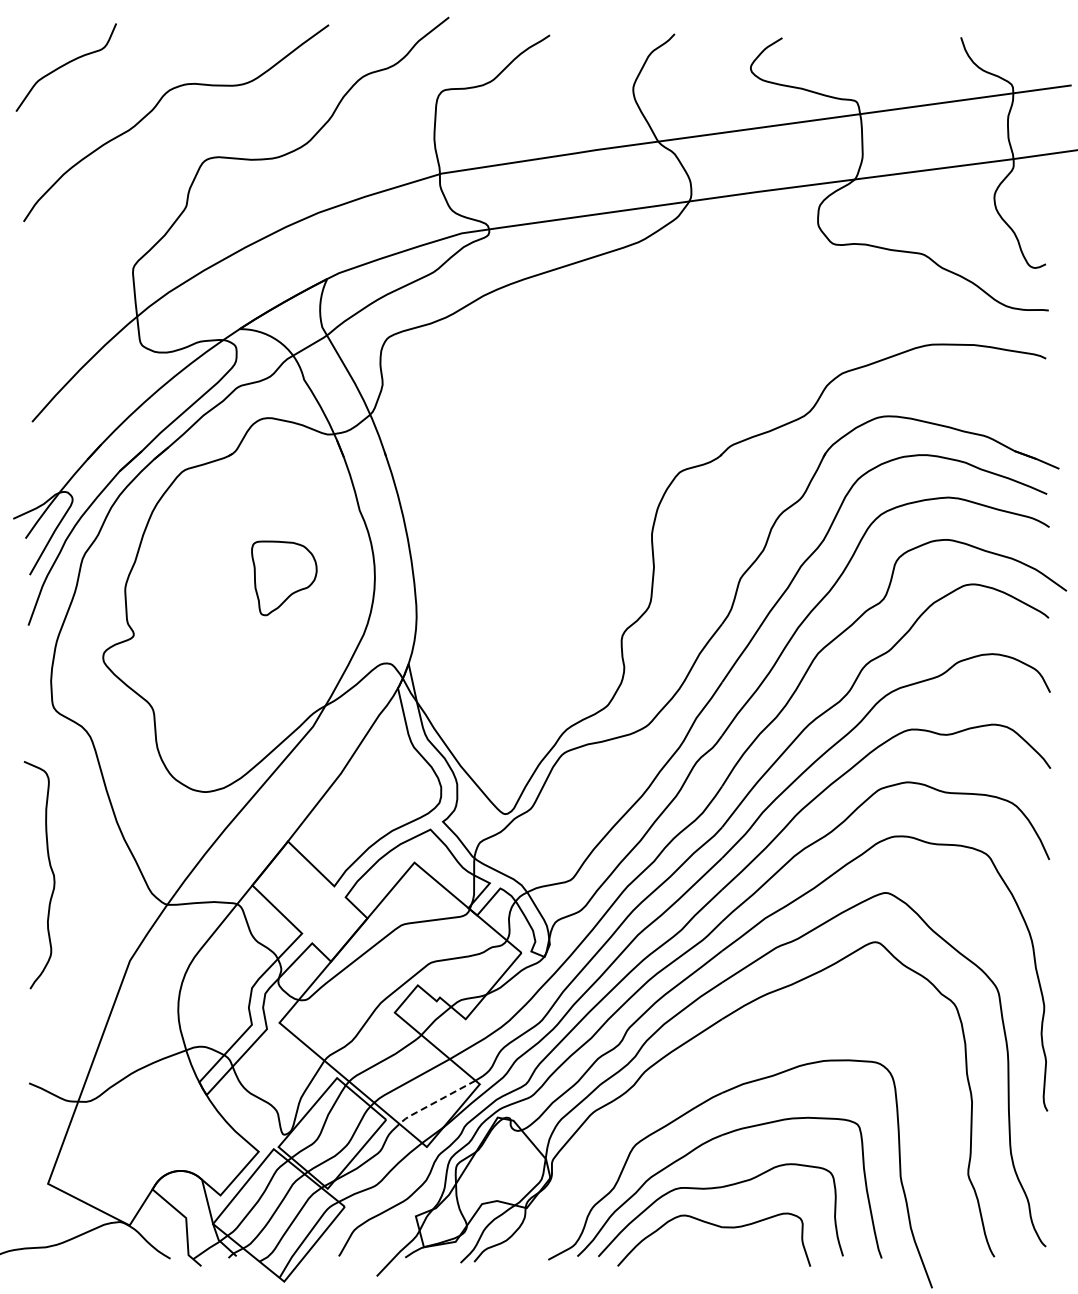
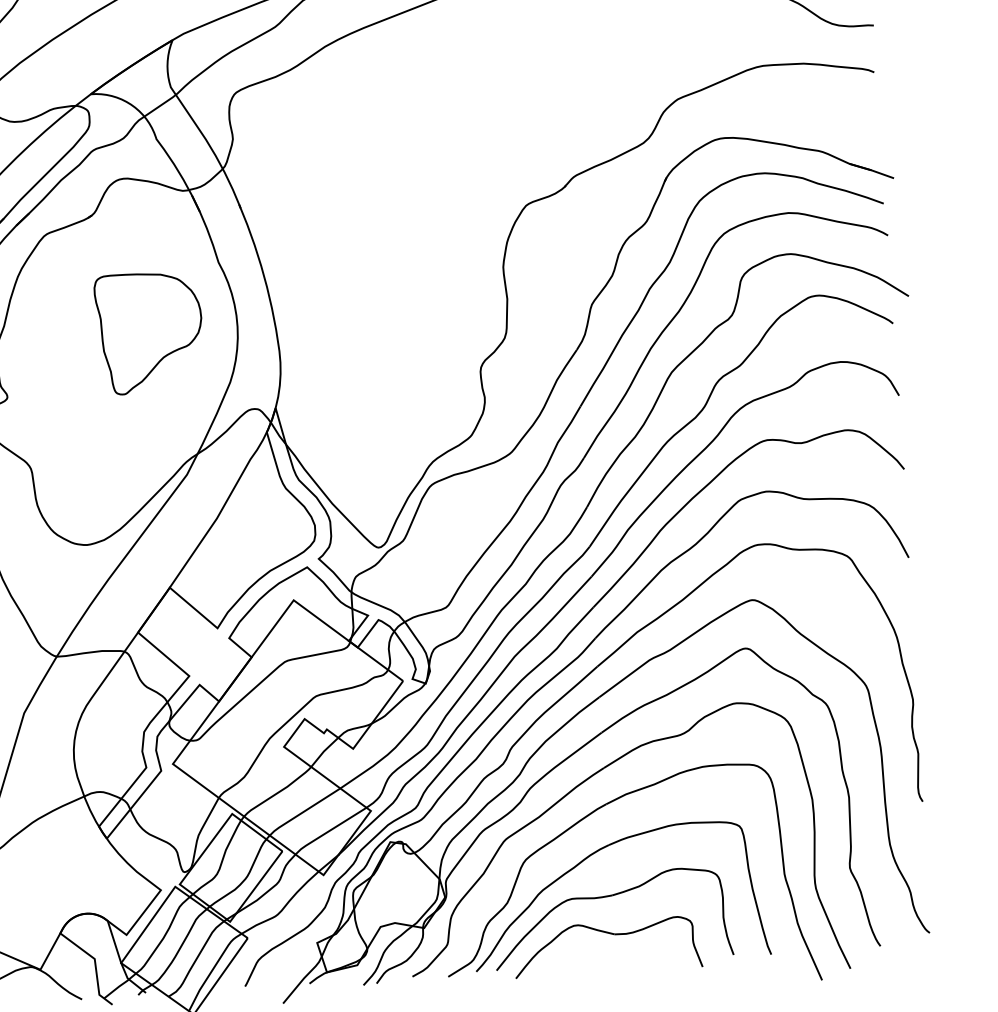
part: (284, 578) -> (149, 333), size x1.67
part: (699, 1070) -> (582, 783), added
line: (435, 1102) -> (329, 831), dashed -> solid

